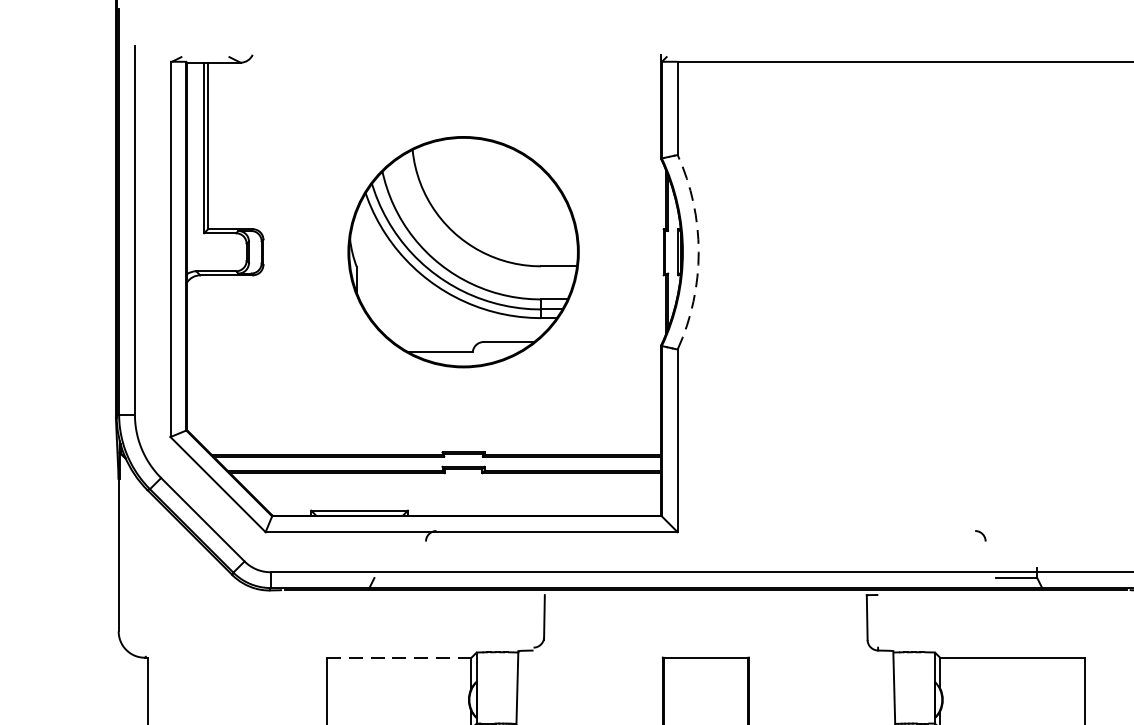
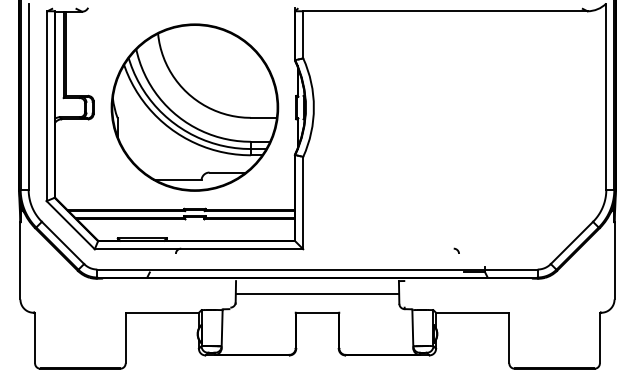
part: (462, 251) -> (194, 107), size x1.43
arc: (697, 251) -> (313, 107), dashed -> solid
line: (705, 621) -> (317, 294), added
line: (399, 657) -> (162, 312), dashed -> solid

